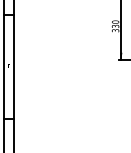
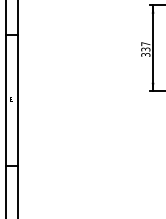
text: (115, 22) -> (145, 44), 330 -> 337

